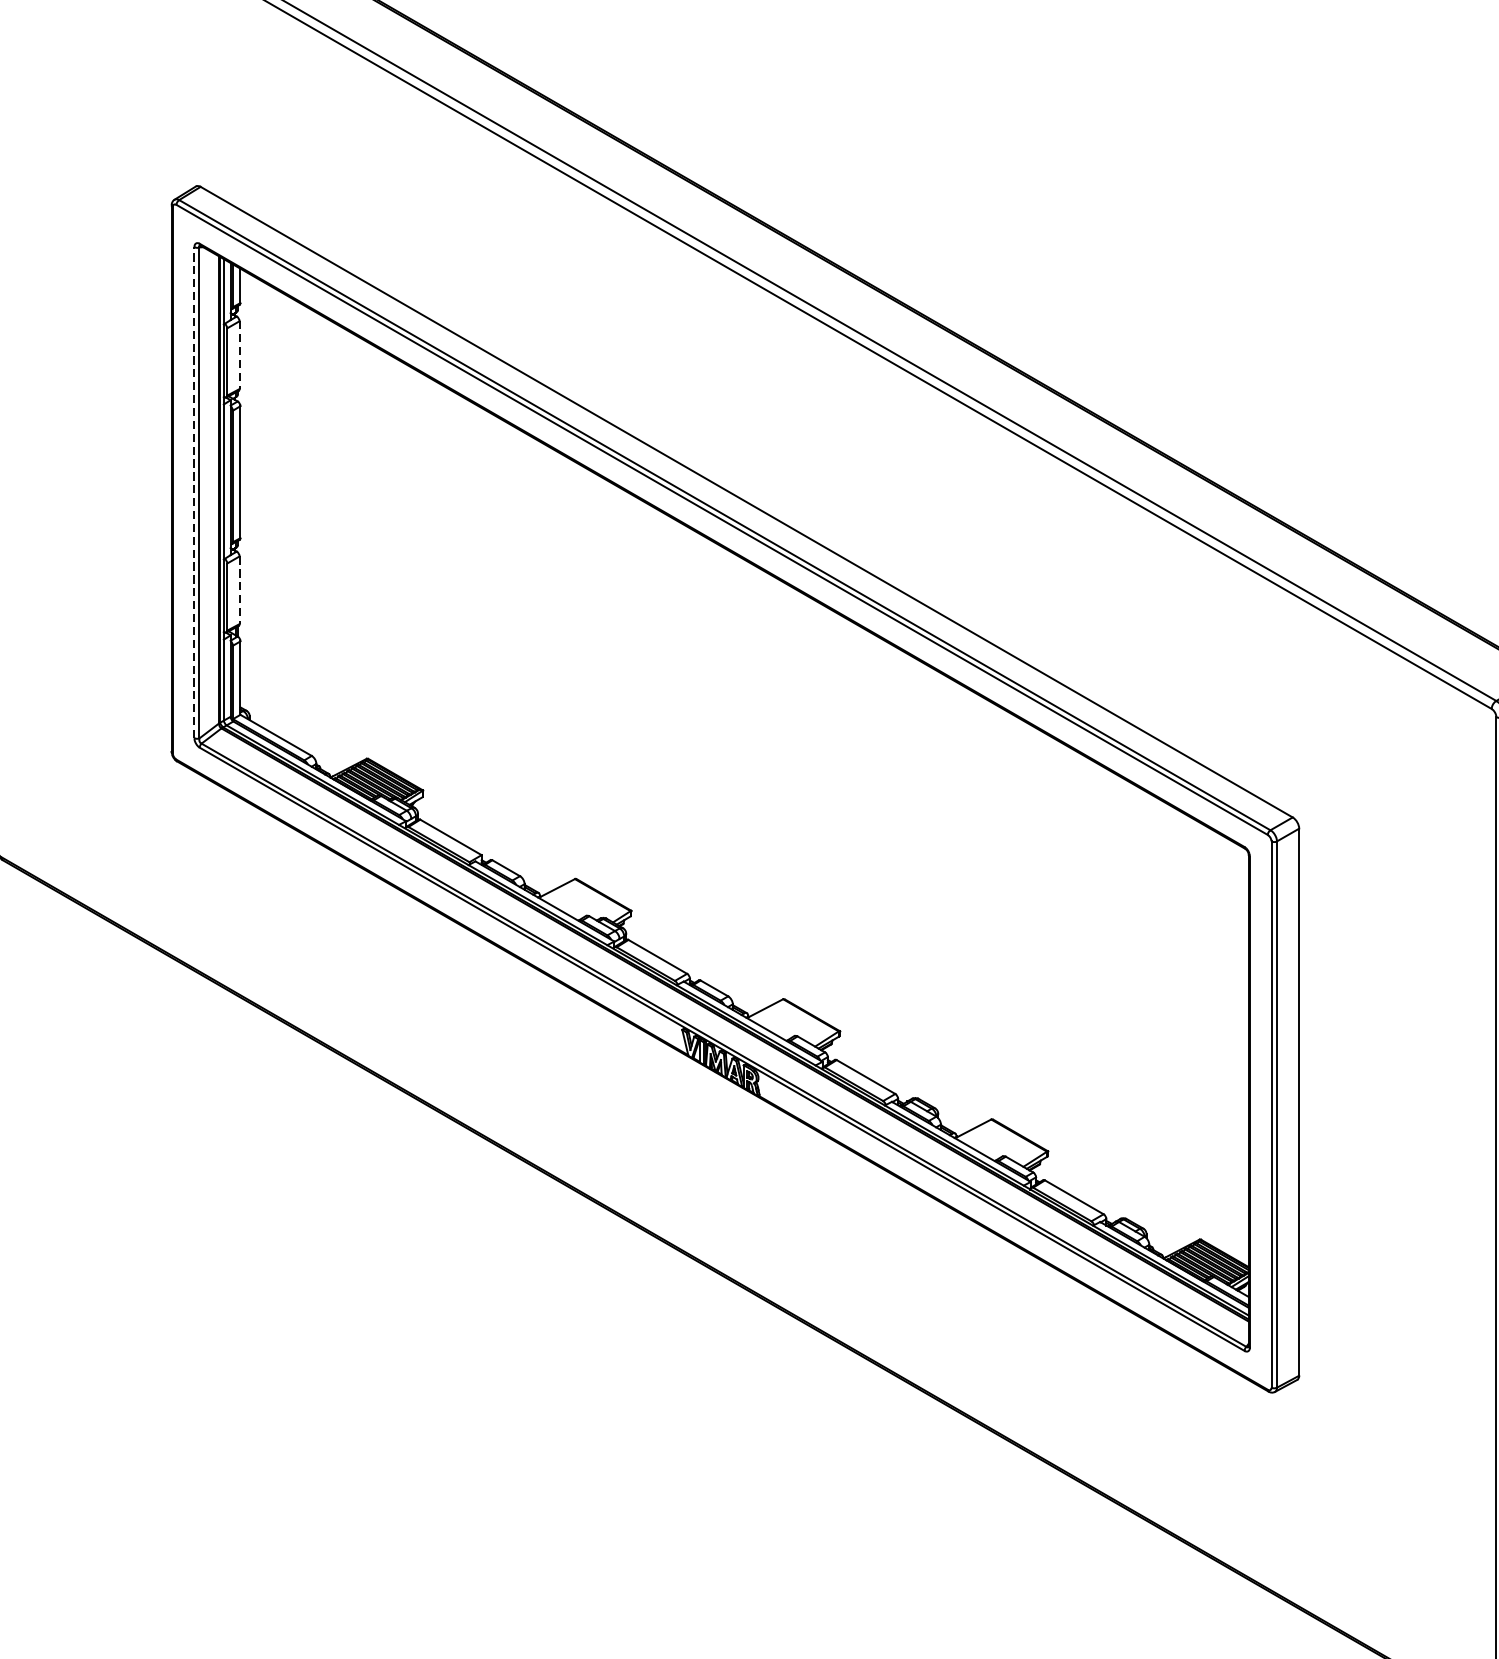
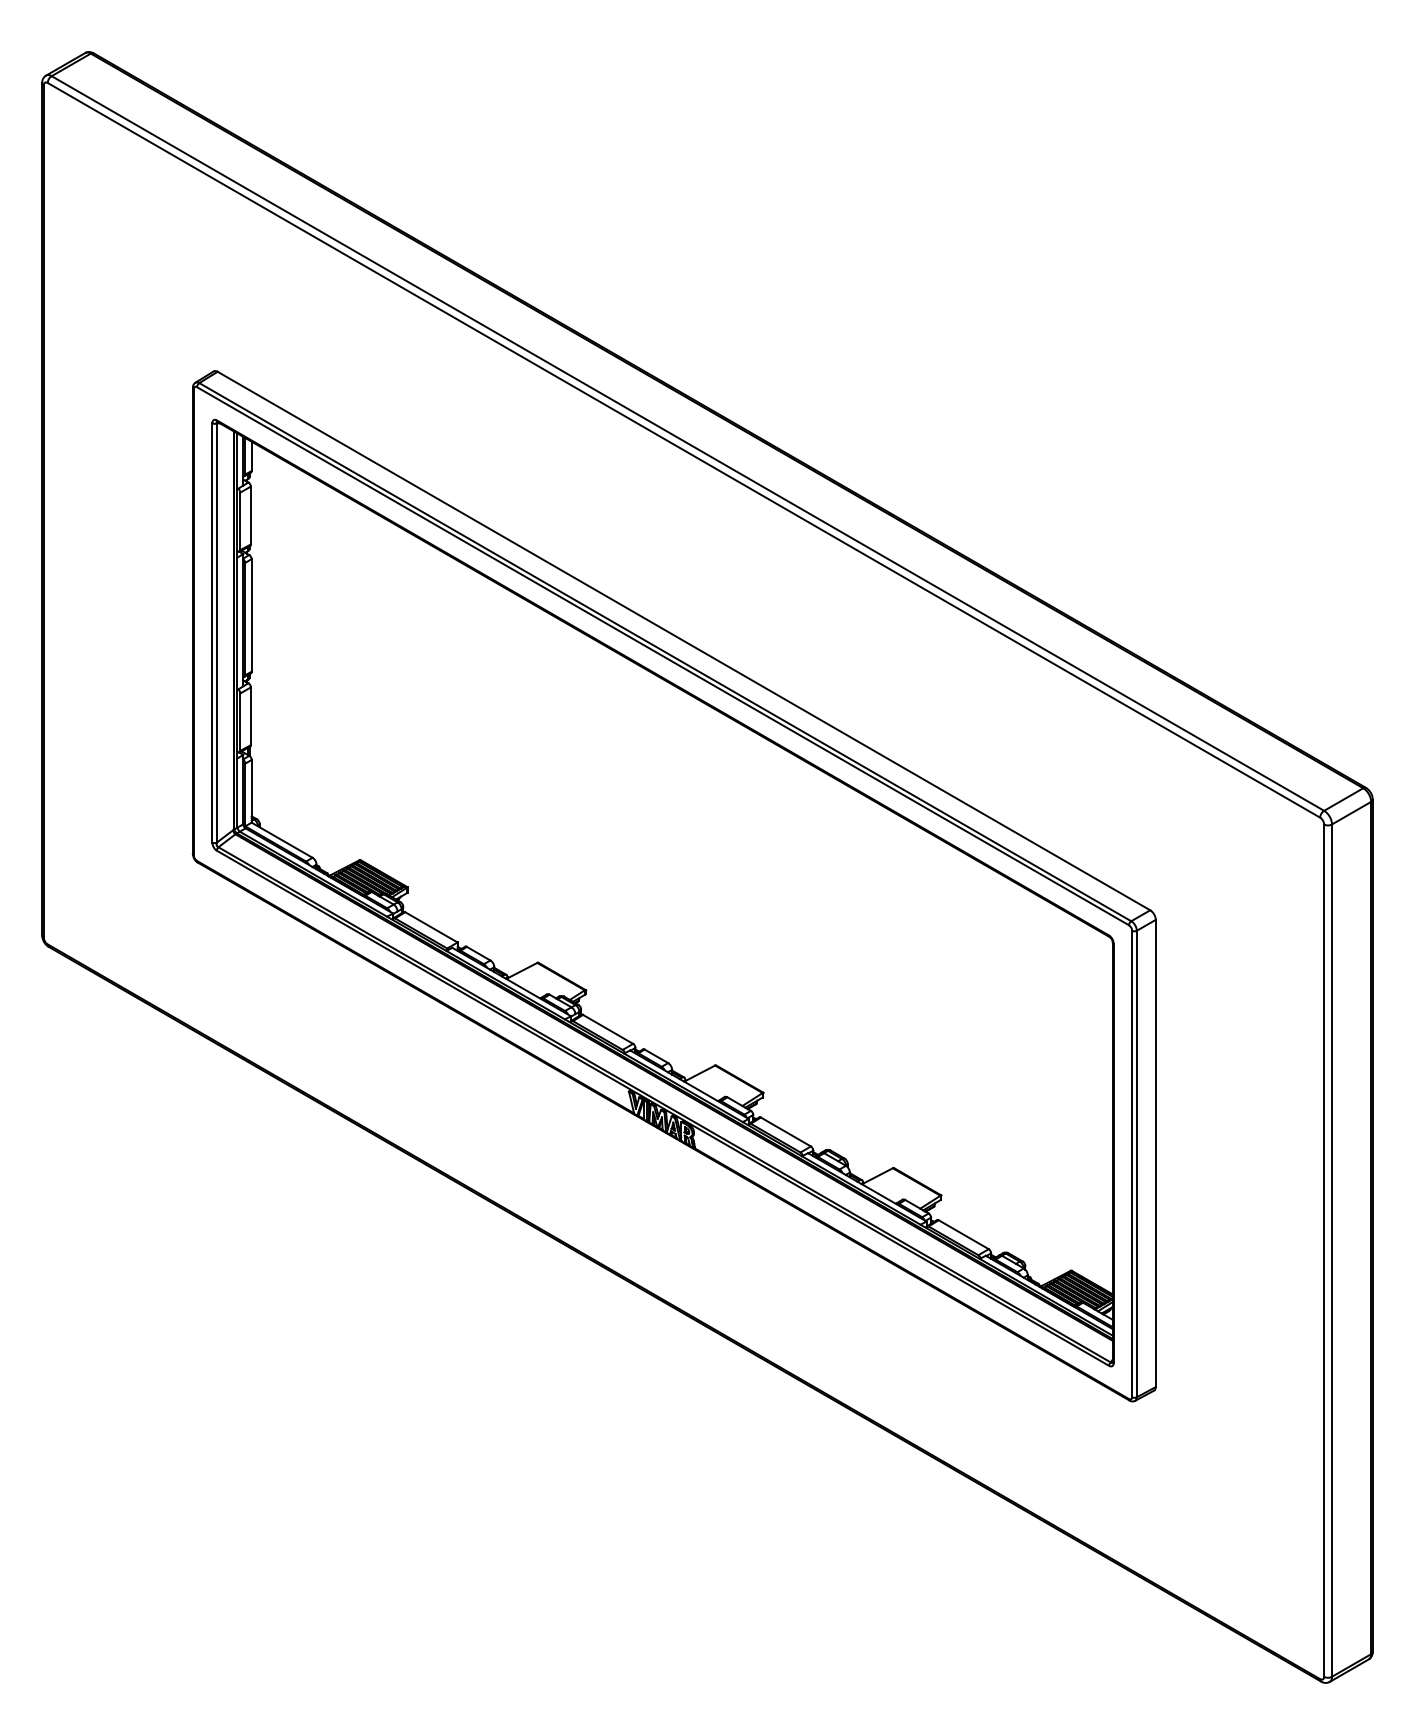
line: (239, 355) -> (250, 515), dashed -> solid
line: (194, 492) -> (212, 632), dashed -> solid
line: (239, 590) -> (250, 716), dashed -> solid

